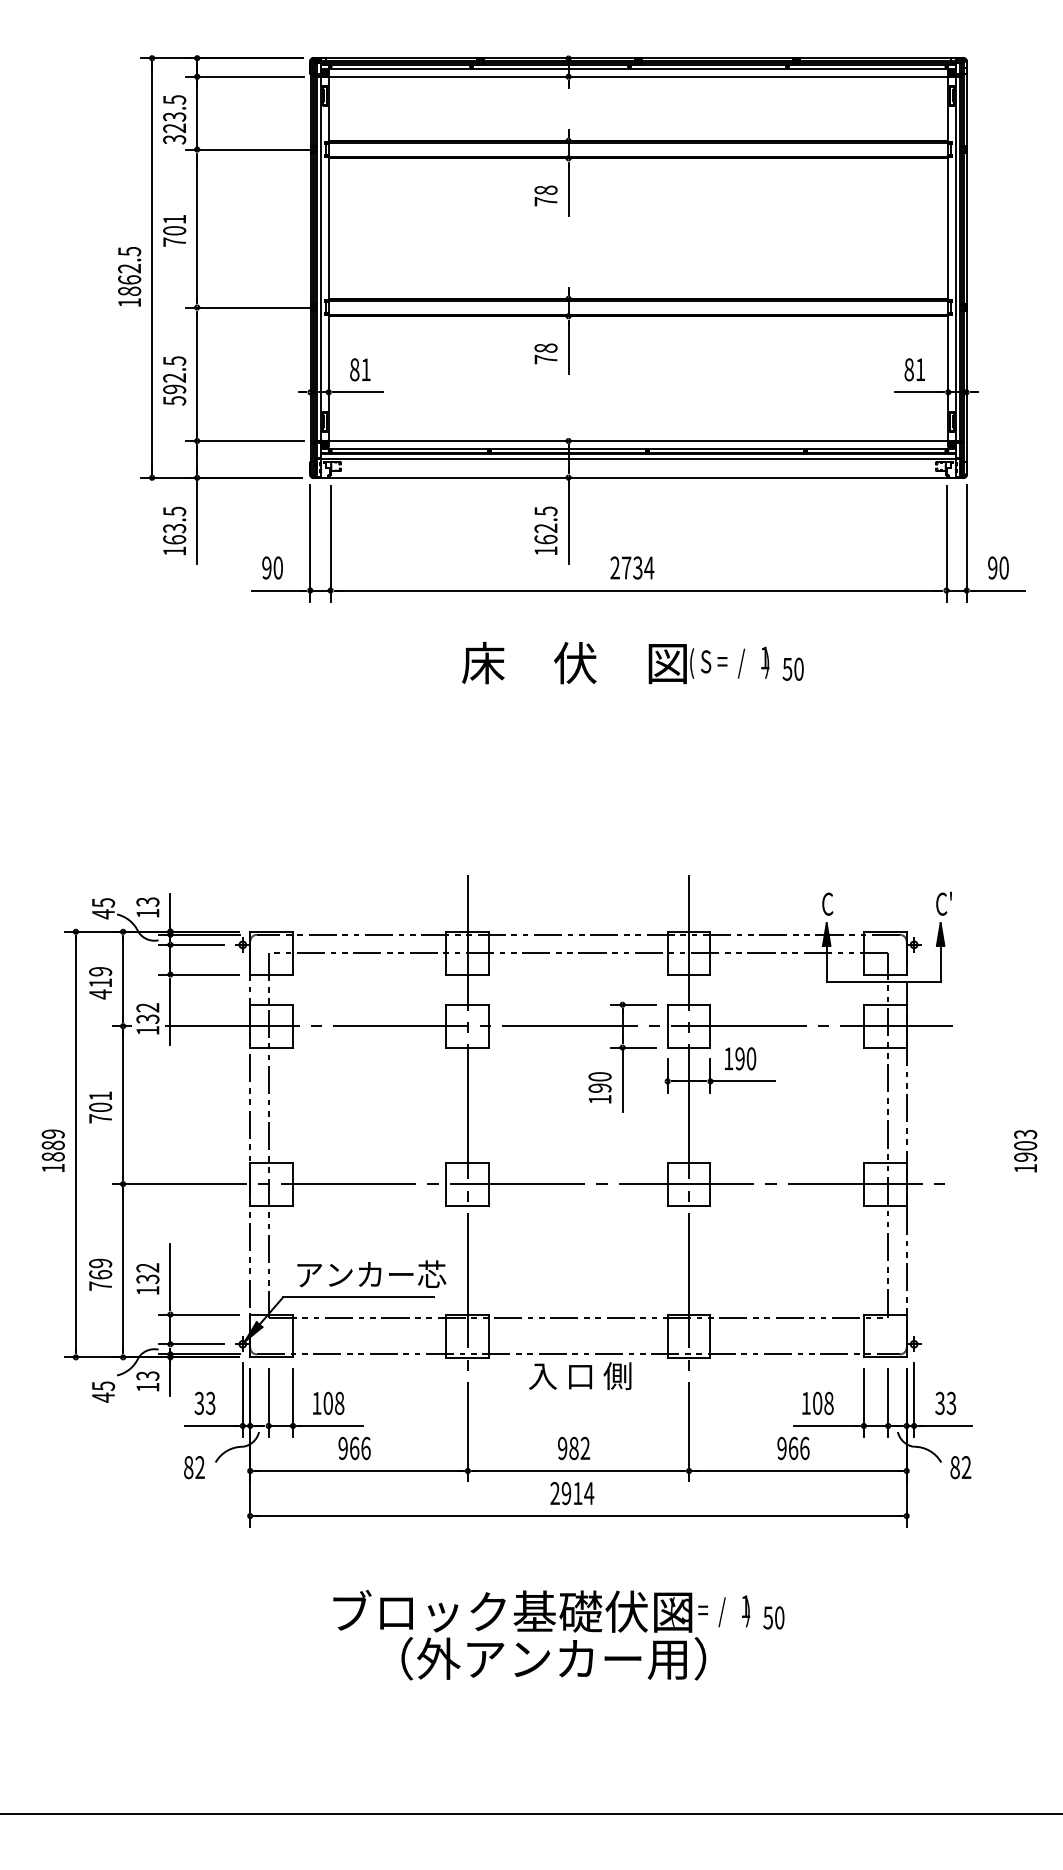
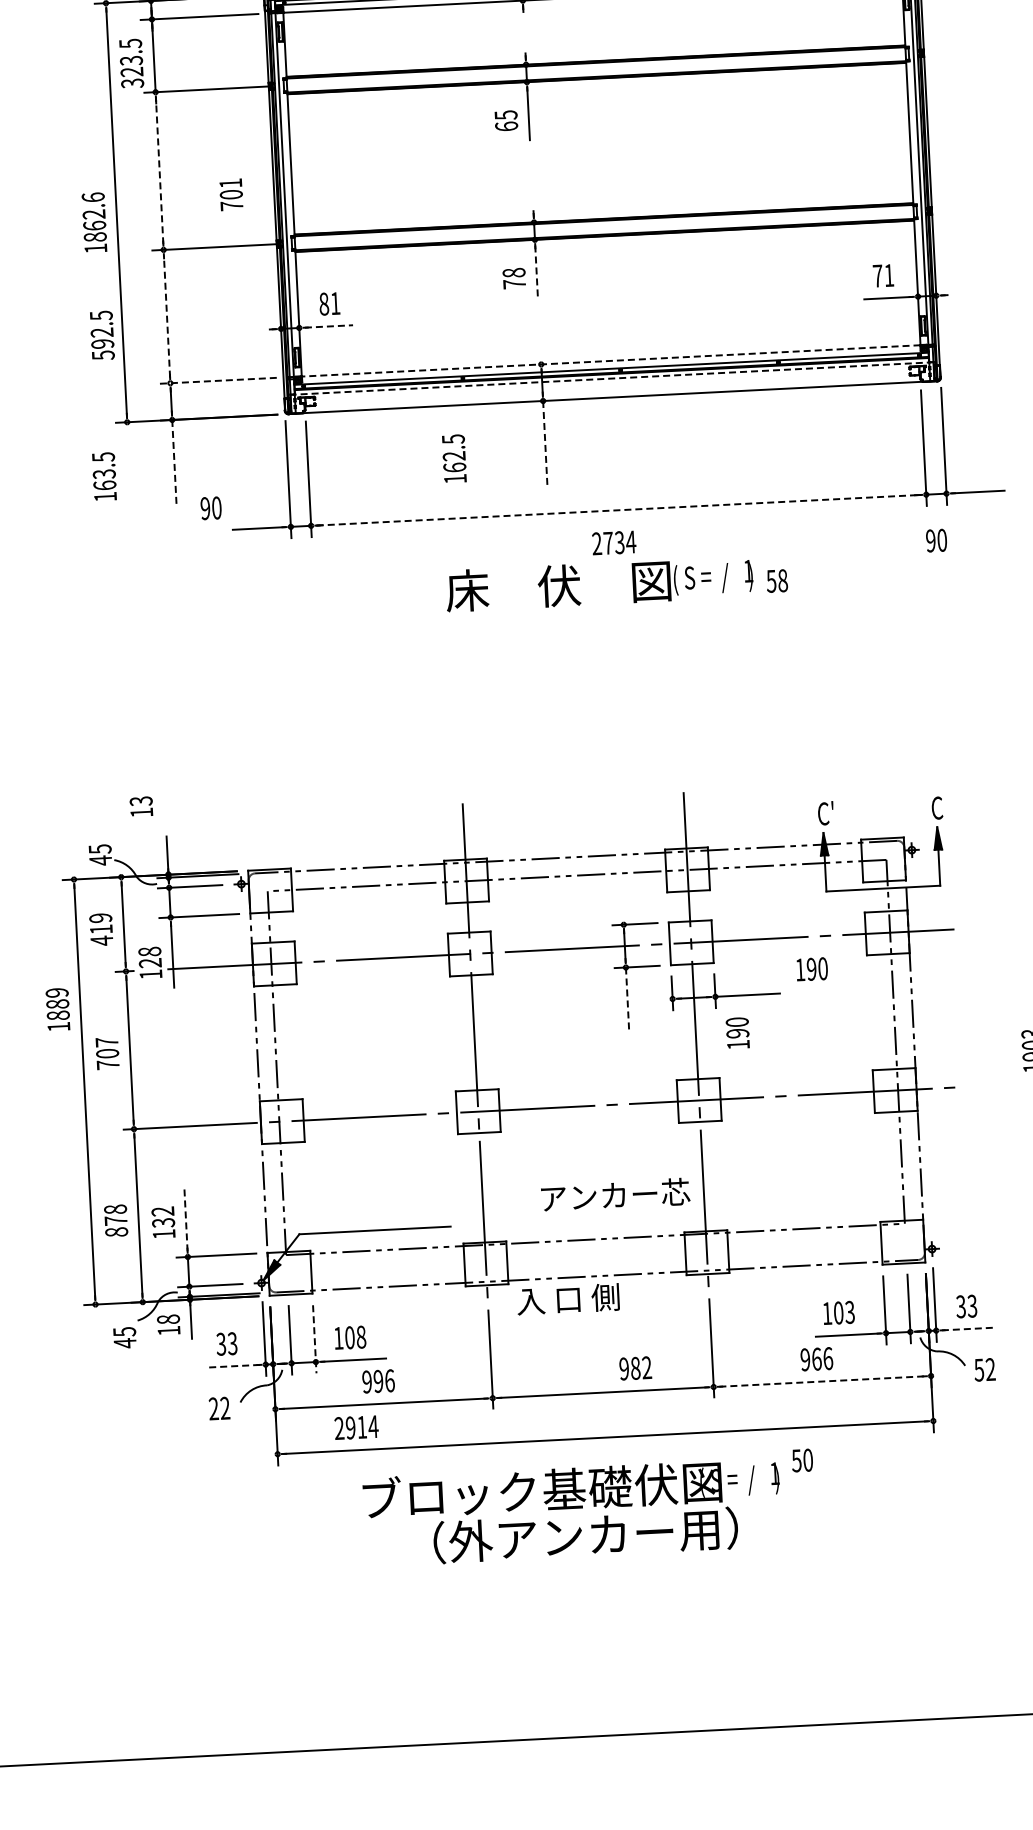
text: (545, 195) -> (505, 120), 78 -> 65
line: (197, 228) -> (159, 170), solid -> dashed
text: (174, 230) -> (231, 194), moved
text: (129, 251) -> (93, 197), 1862.5 -> 1862.6
line: (568, 348) -> (536, 272), solid -> dashed
text: (908, 369) -> (877, 275), 81 -> 71
line: (197, 373) -> (167, 315), solid -> dashed
text: (174, 380) -> (102, 335), moved
line: (358, 392) -> (329, 326), solid -> dashed
line: (244, 441) -> (217, 381), solid -> dashed
line: (638, 441) -> (611, 361), solid -> dashed
line: (638, 458) -> (612, 378), solid -> dashed
line: (197, 521) -> (174, 463), solid -> dashed
line: (568, 521) -> (545, 444), solid -> dashed
text: (174, 530) -> (104, 476), moved
text: (545, 530) -> (453, 458), moved
text: (272, 567) -> (211, 507), moved
text: (632, 567) -> (614, 542), moved
text: (998, 567) -> (936, 540), moved
line: (639, 590) -> (619, 510), solid -> dashed
text: (798, 669) -> (782, 581), 50 -> 58
text: (836, 895) -> (831, 804), C -> C'
text: (950, 895) -> (945, 799), C' -> C
text: (147, 907) -> (141, 806), moved
text: (147, 1013) -> (149, 957), 132 -> 128
text: (740, 1058) -> (812, 969), moved
line: (622, 1080) -> (627, 1000), solid -> dashed
text: (599, 1087) -> (737, 1032), moved
text: (100, 1095) -> (106, 1041), 701 -> 707
text: (52, 1150) -> (57, 1009), moved
text: (371, 1273) -> (615, 1194), moved
text: (100, 1274) -> (115, 1220), 769 -> 878
line: (170, 1276) -> (185, 1219), solid -> dashed
text: (147, 1375) -> (168, 1319), 13 -> 18
text: (580, 1376) -> (568, 1299), moved
text: (828, 1402) -> (849, 1311), 108 -> 103
line: (293, 1403) -> (315, 1339), solid -> dashed
line: (210, 1425) -> (233, 1365), solid -> dashed
line: (946, 1425) -> (968, 1328), solid -> dashed
text: (573, 1447) -> (635, 1367), moved
text: (354, 1448) -> (378, 1381), 966 -> 996
text: (188, 1467) -> (213, 1408), 82 -> 22
text: (954, 1467) -> (978, 1370), 82 -> 52
line: (798, 1471) -> (823, 1381), solid -> dashed
text: (572, 1493) -> (356, 1427), moved
text: (773, 1617) -> (801, 1460), moved
text: (541, 1635) -> (572, 1512), moved

